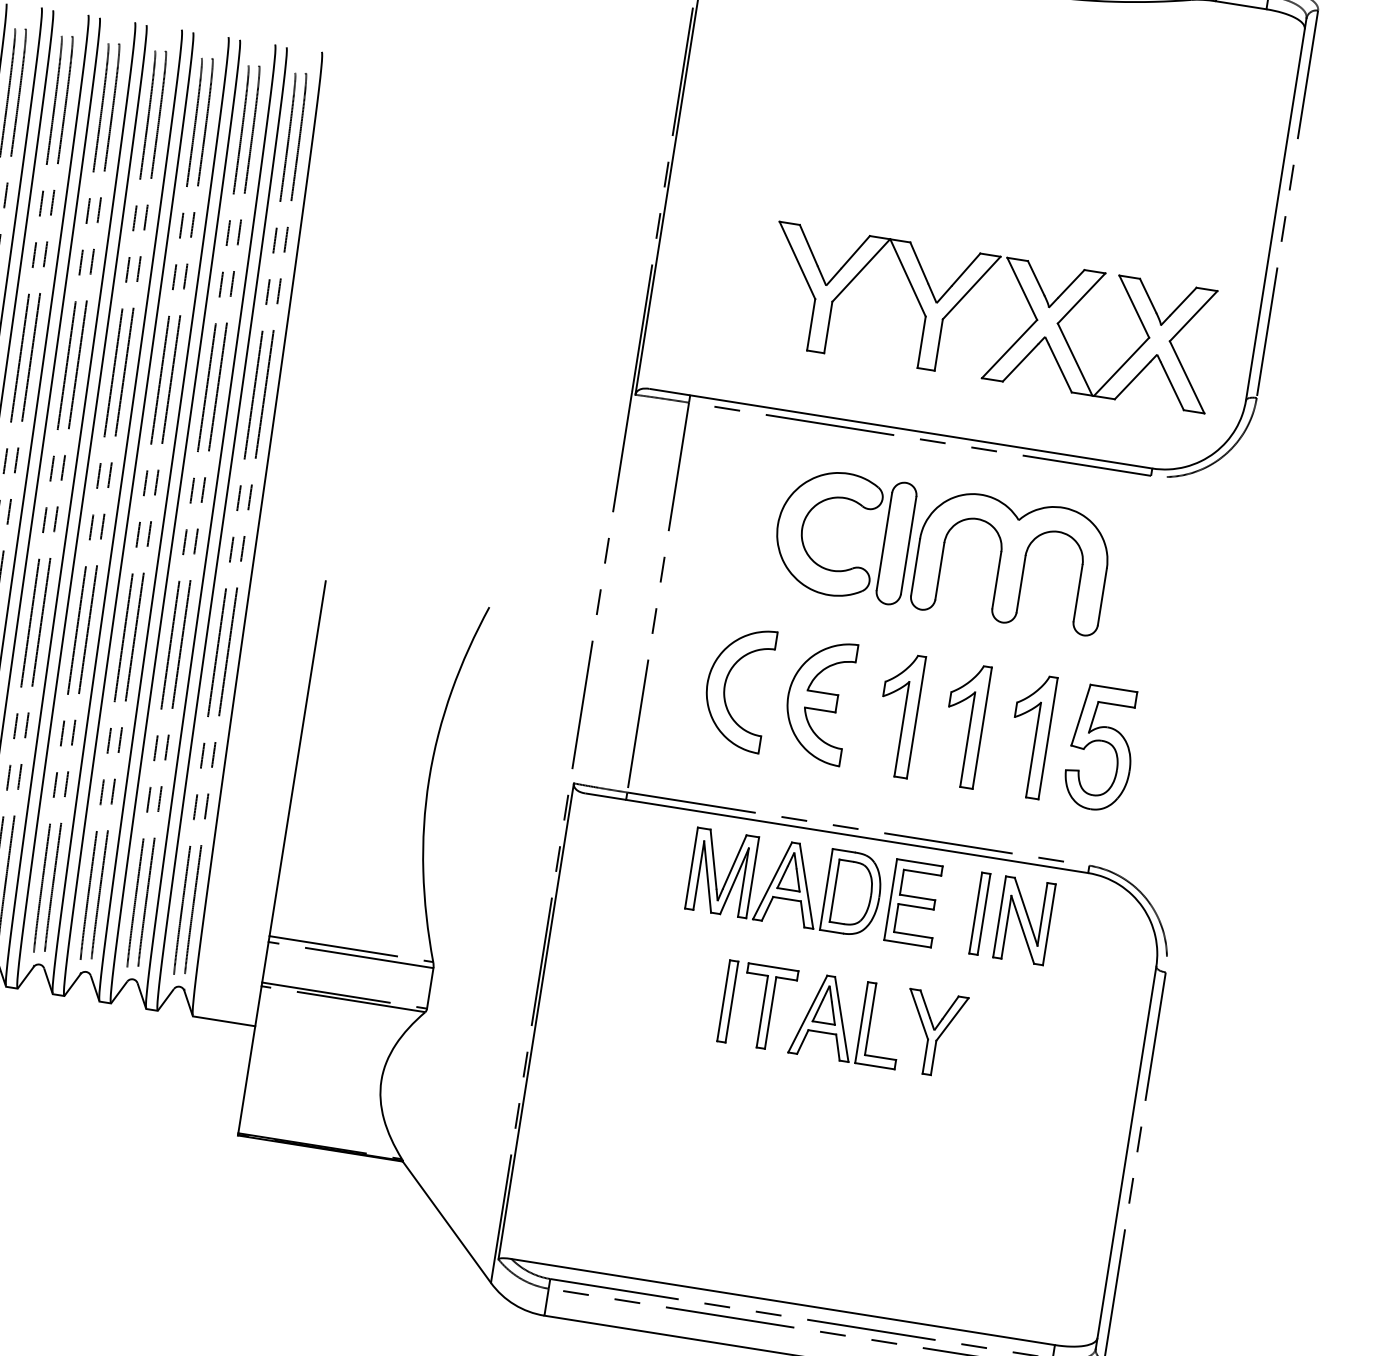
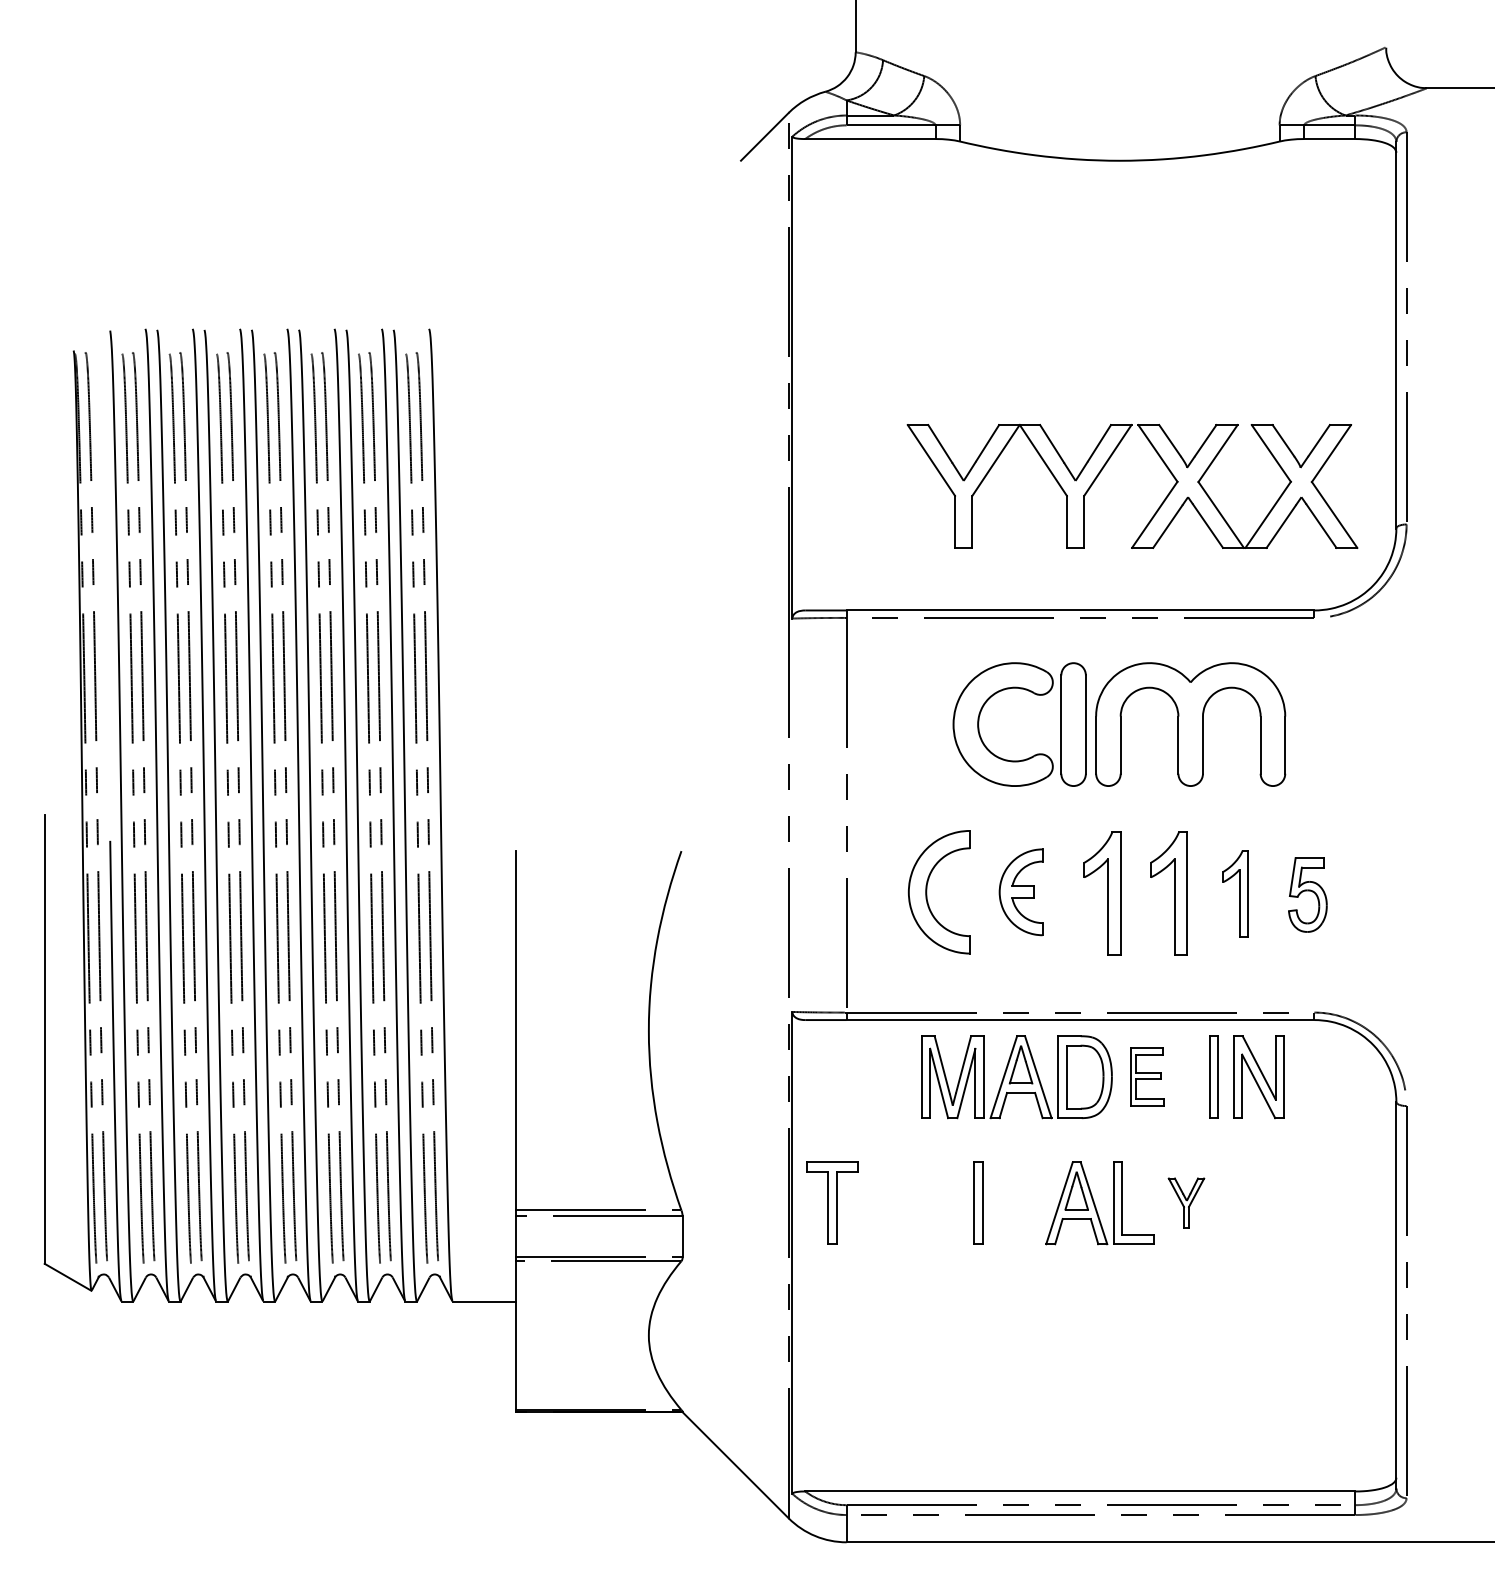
part: (817, 701) -> (1020, 892), size x0.7
part: (1030, 735) -> (1235, 893), size x0.7
part: (1100, 747) -> (1307, 894), size x0.6
part: (913, 902) -> (1146, 1076), size x0.7
part: (767, 1006) -> (832, 1202), moved
part: (933, 1033) -> (1186, 1202), size x0.6

